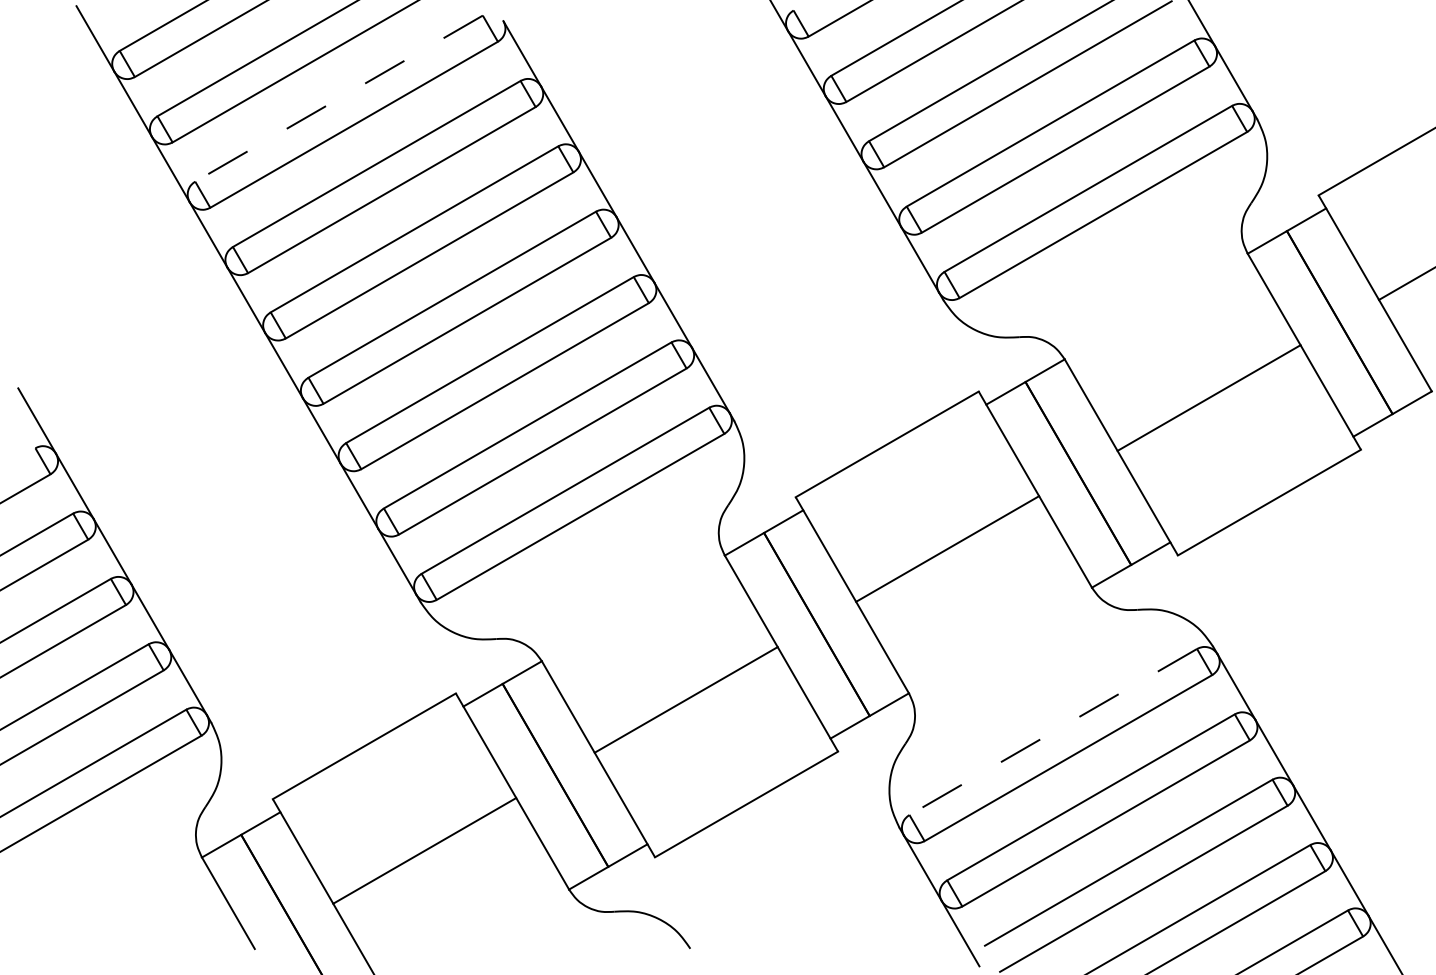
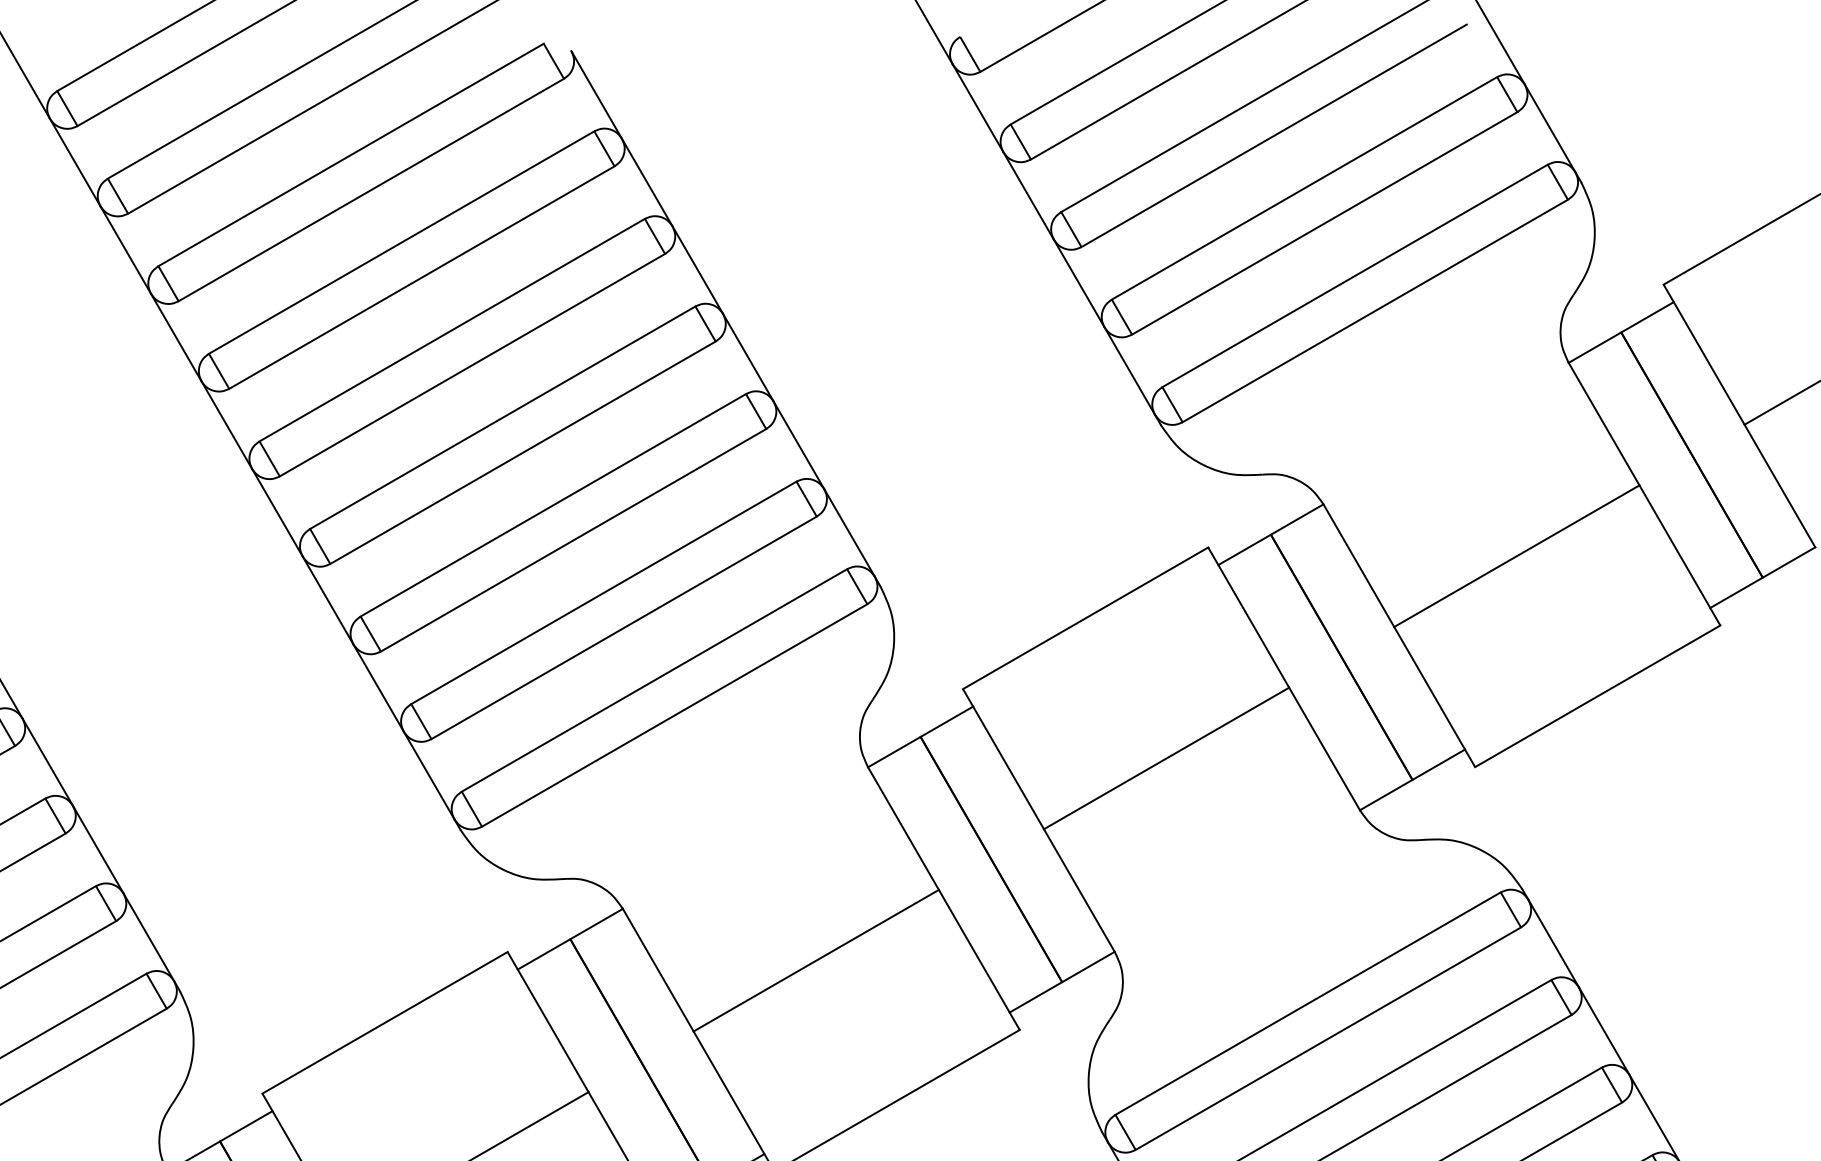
line: (338, 98) -> (350, 154), dashed -> solid
line: (1052, 732) -> (1307, 1004), dashed -> solid

